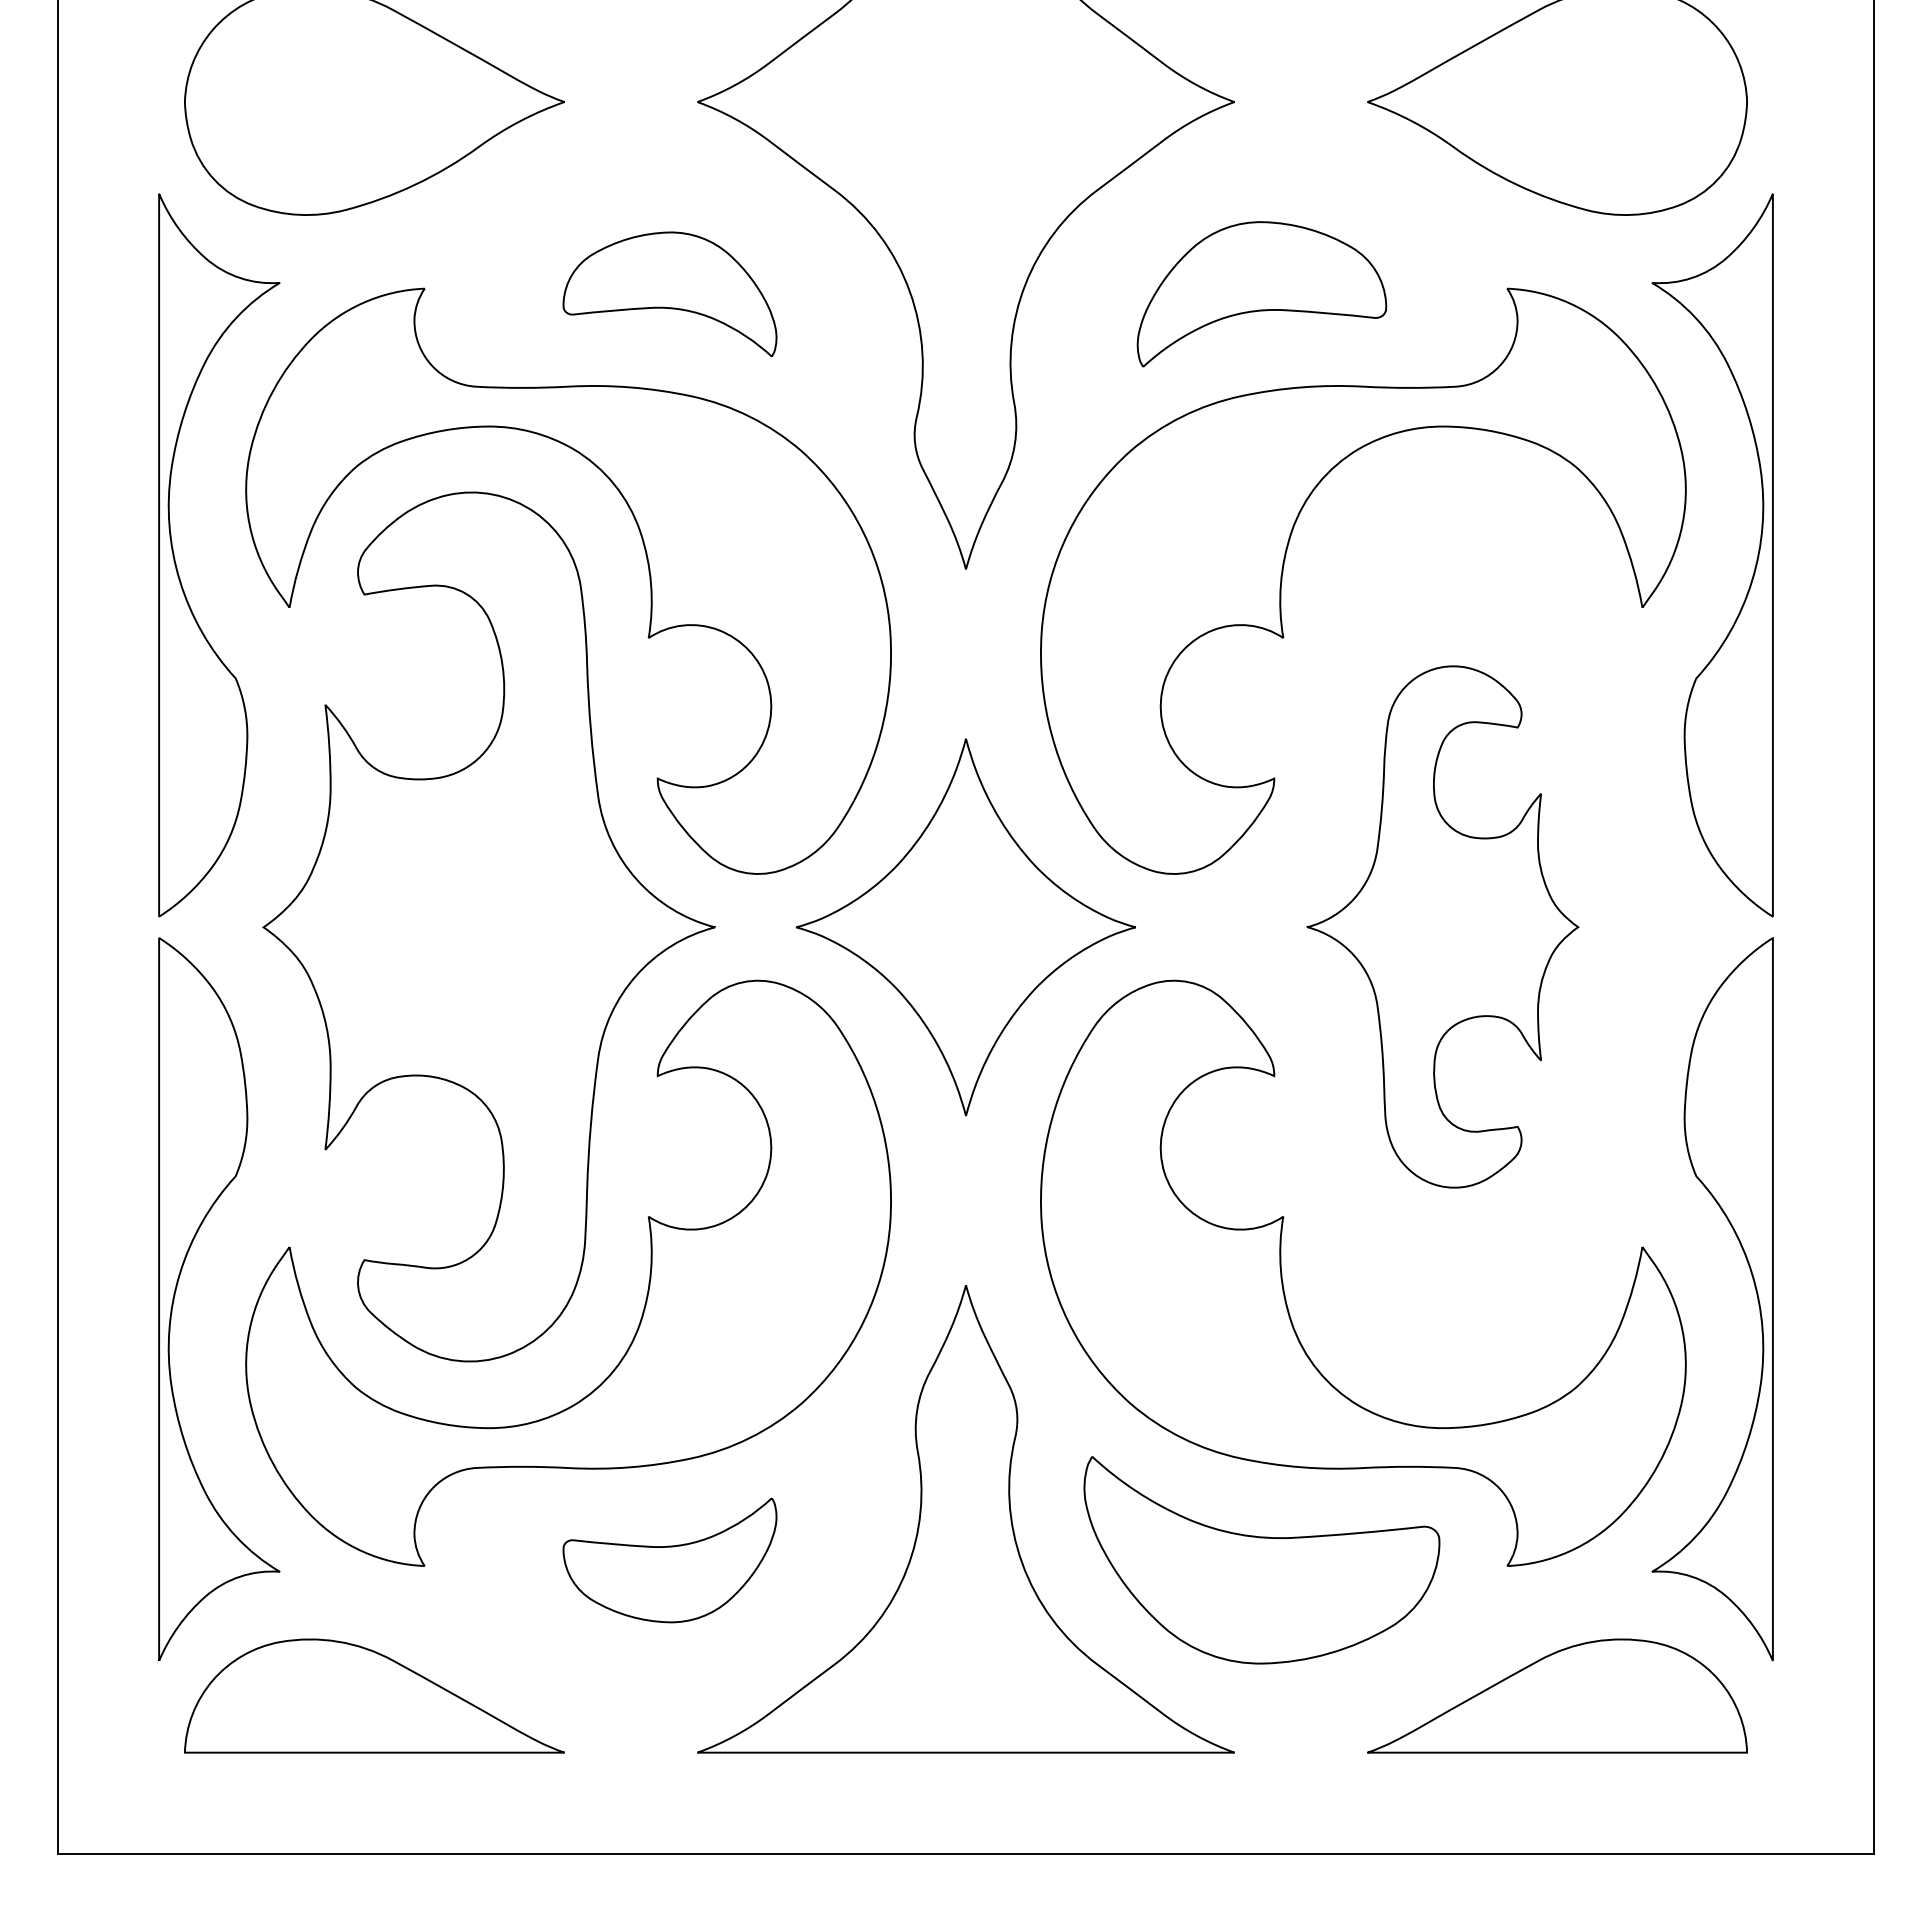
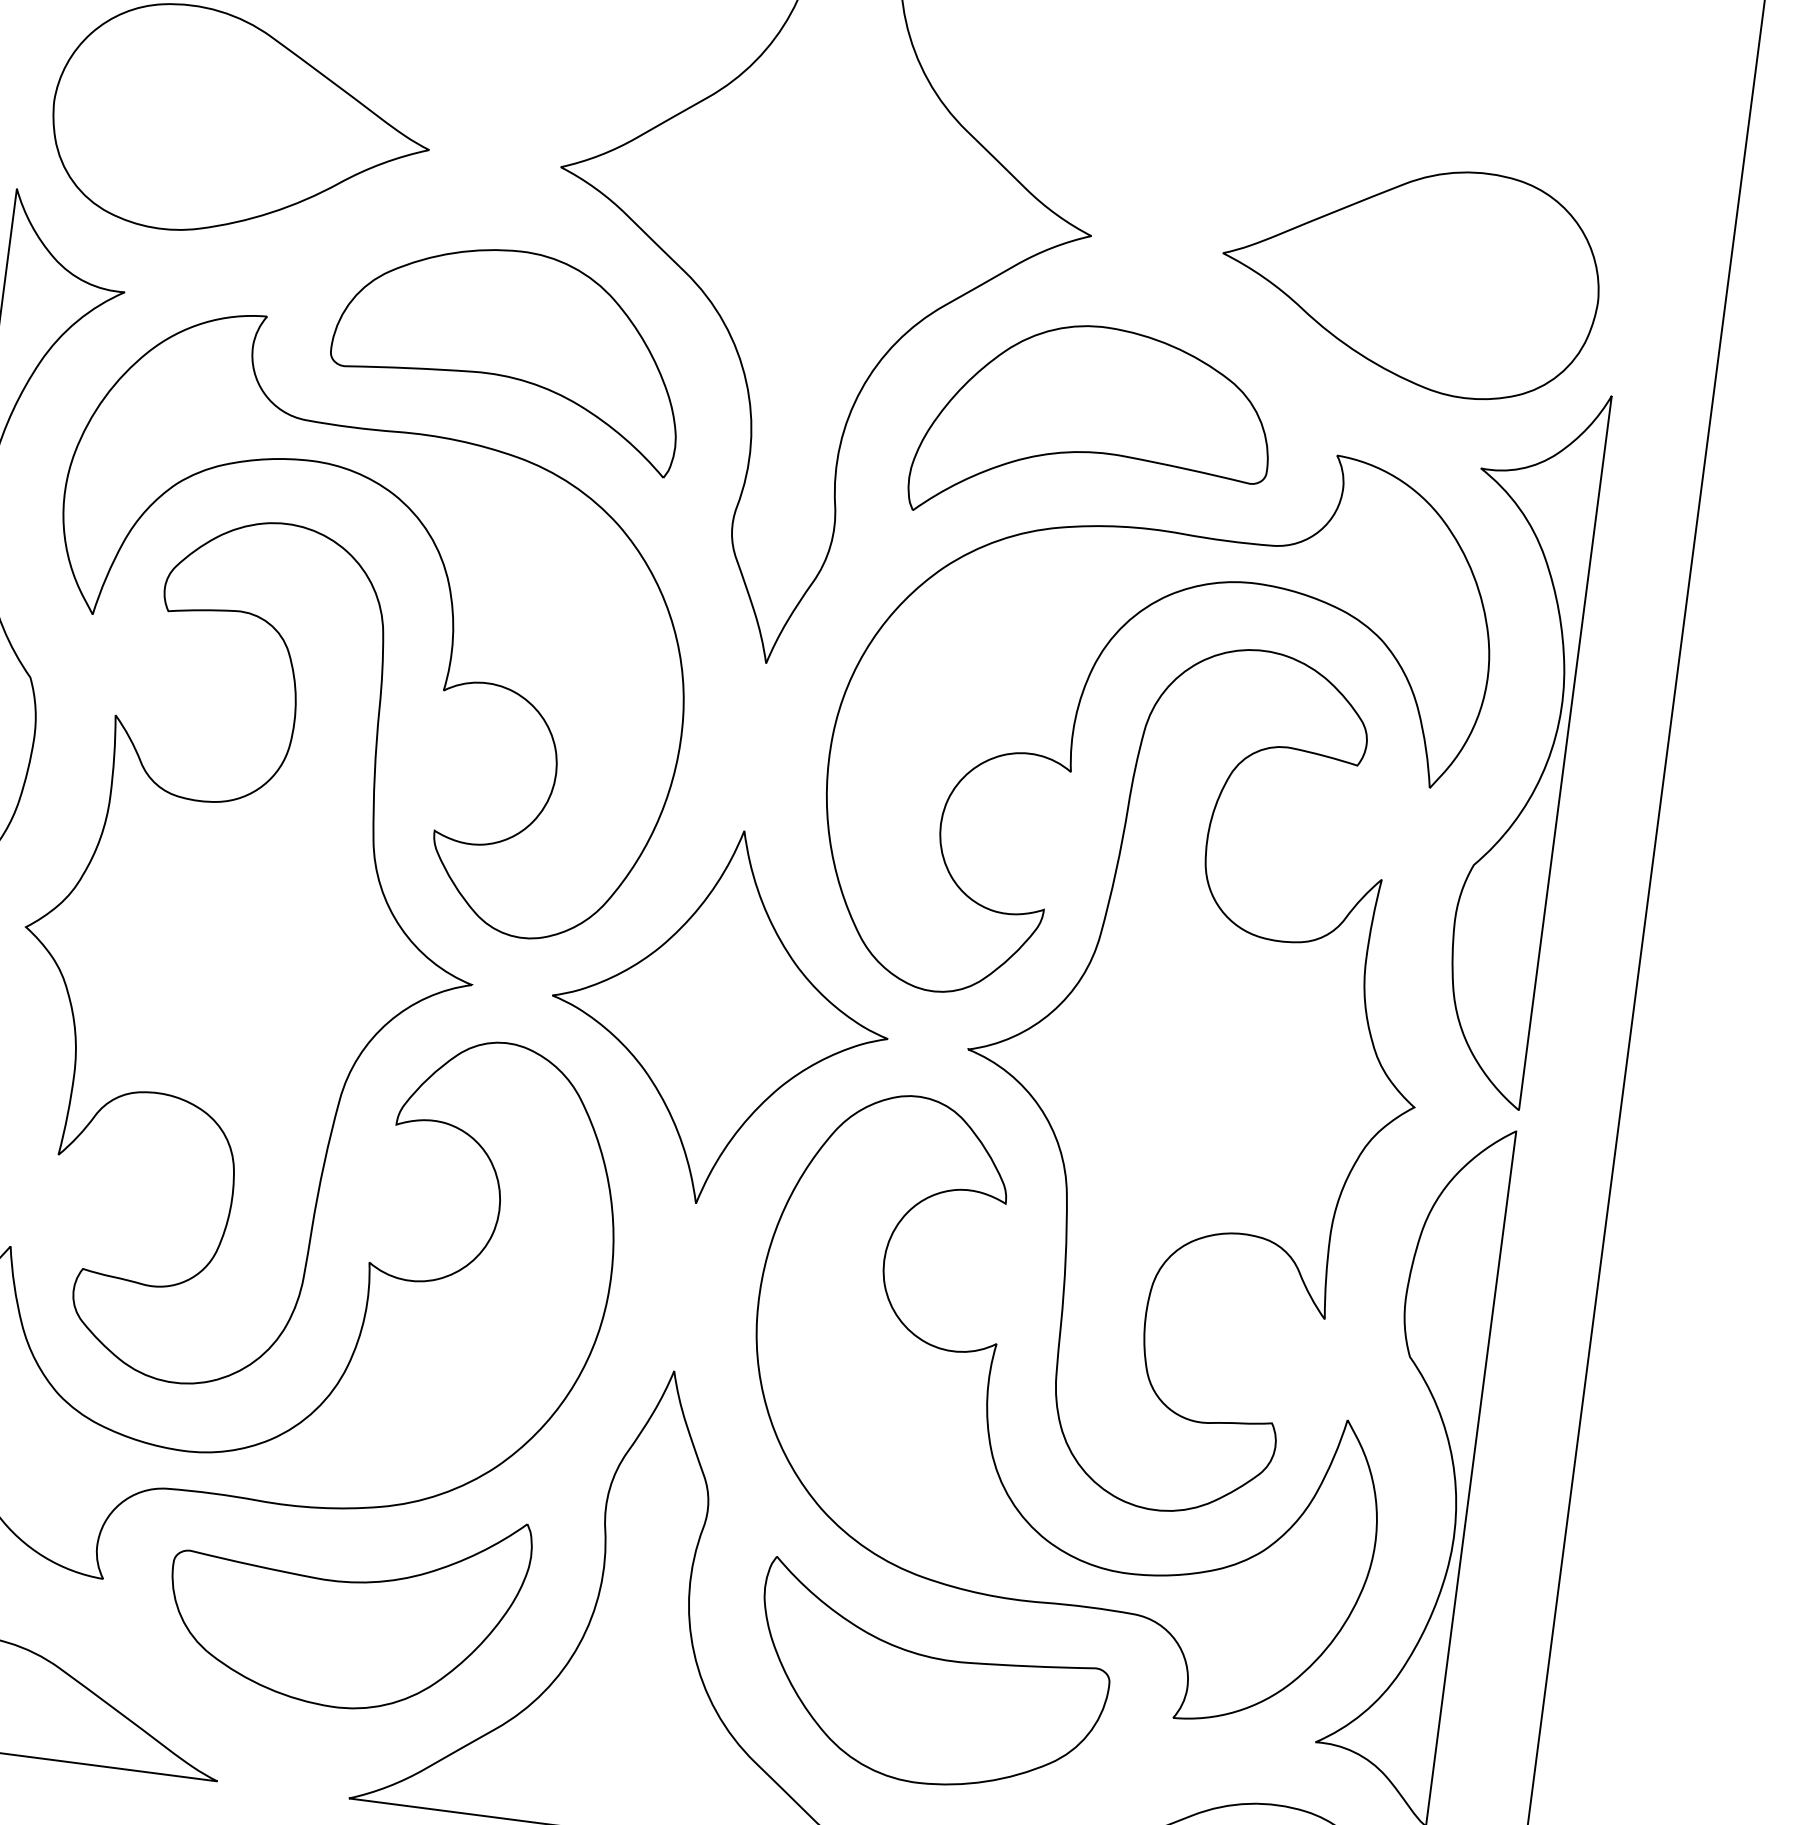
part: (669, 294) -> (508, 353), size x1.67
part: (1261, 294) -> (1093, 429), size x1.43
part: (1442, 926) -> (1191, 1077), size x1.67
part: (669, 1560) -> (345, 1604), size x1.67

